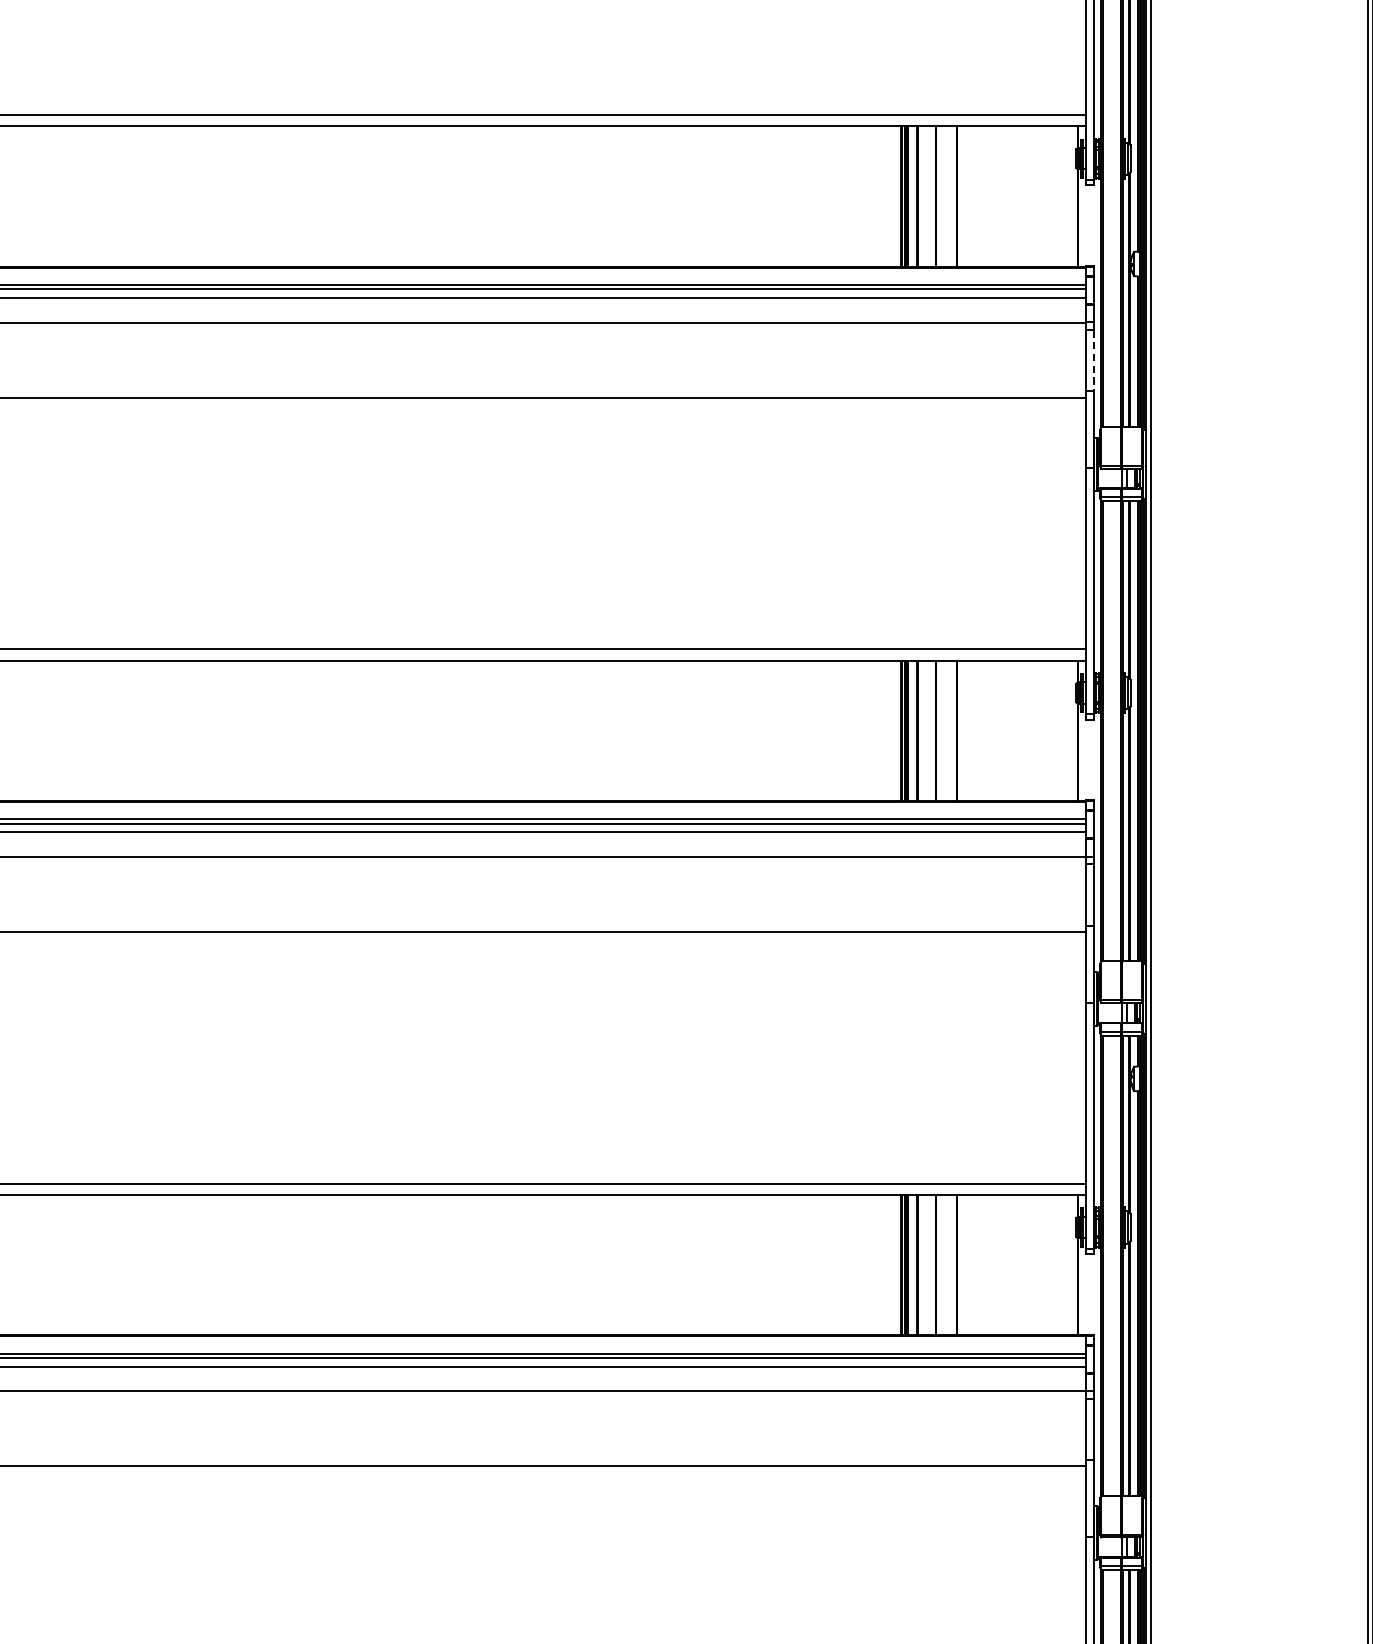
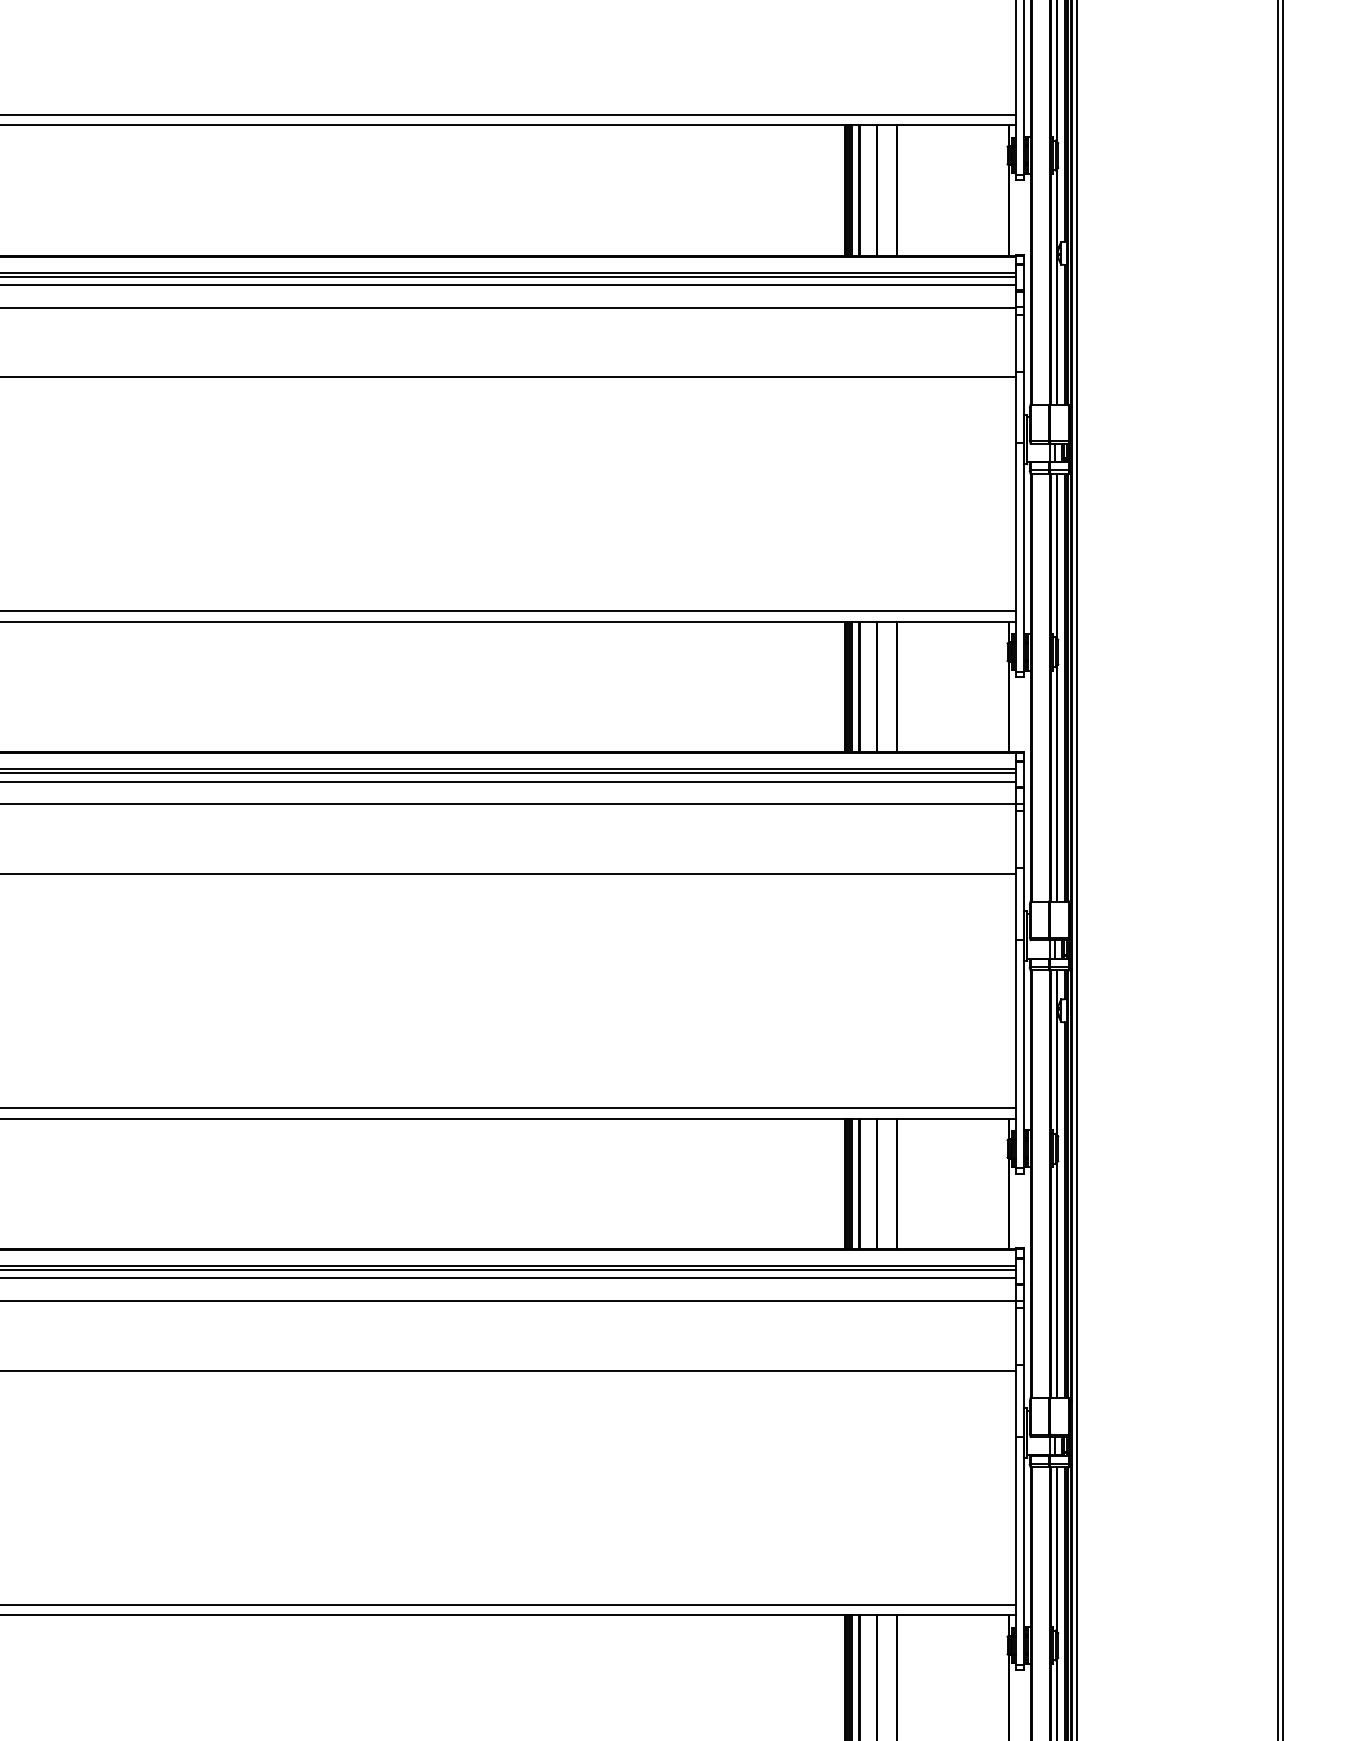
line: (1093, 360) -> (1023, 343), dashed -> solid

